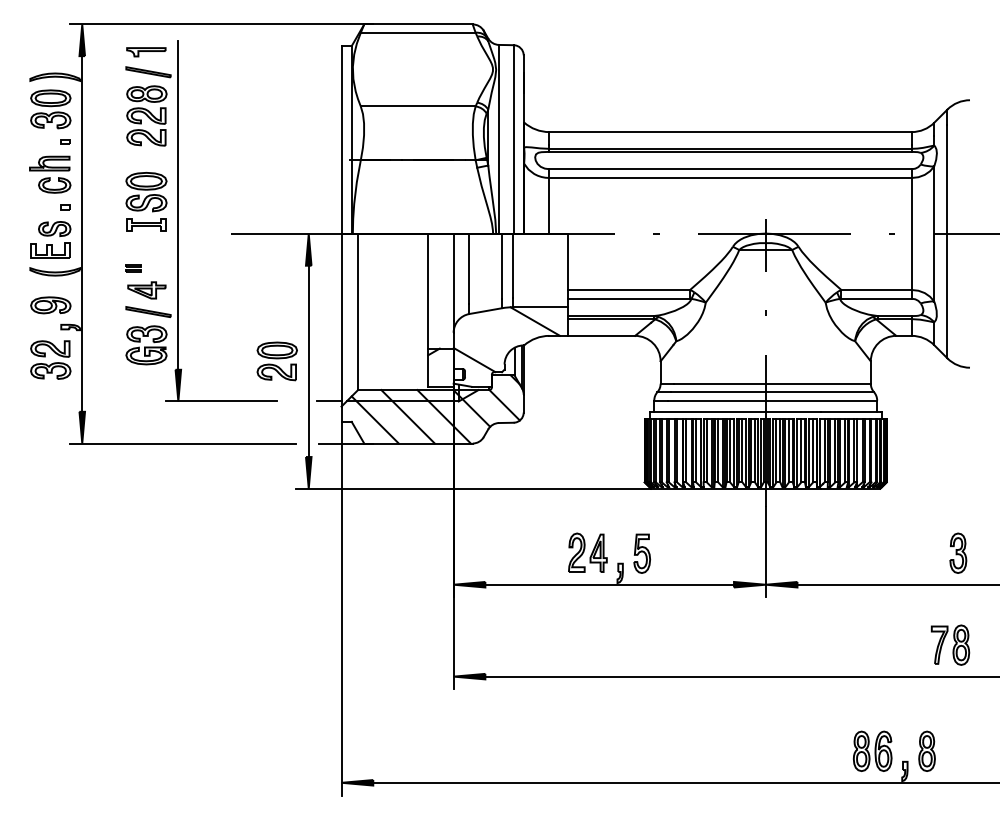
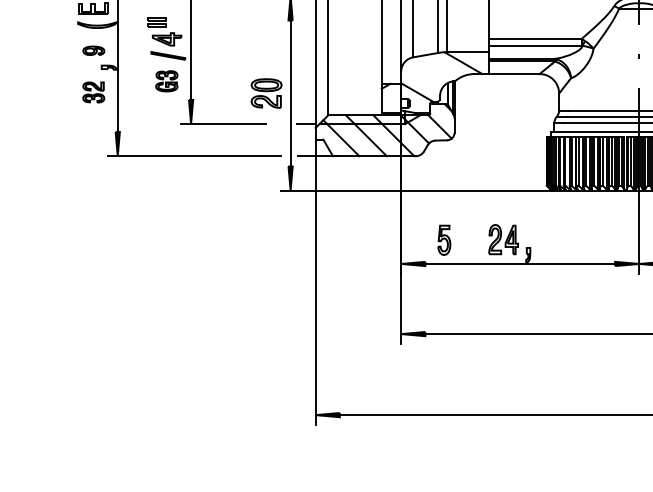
part: (133, 268) -> (156, 22), size x1.6
part: (50, 305) -> (93, 50), size x0.7
part: (146, 345) -> (166, 81), size x0.7
part: (50, 359) -> (93, 92), size x0.7
part: (642, 553) -> (444, 240), moved

